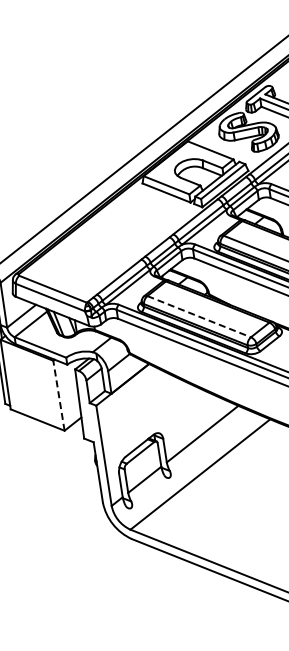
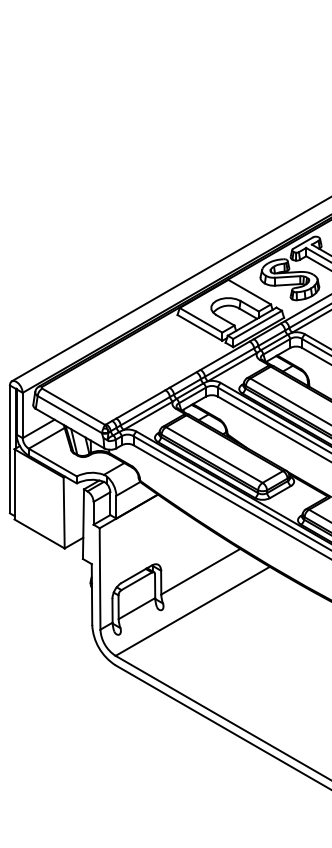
line: (199, 317) -> (214, 455), dashed -> solid
line: (59, 395) -> (64, 512), dashed -> solid

